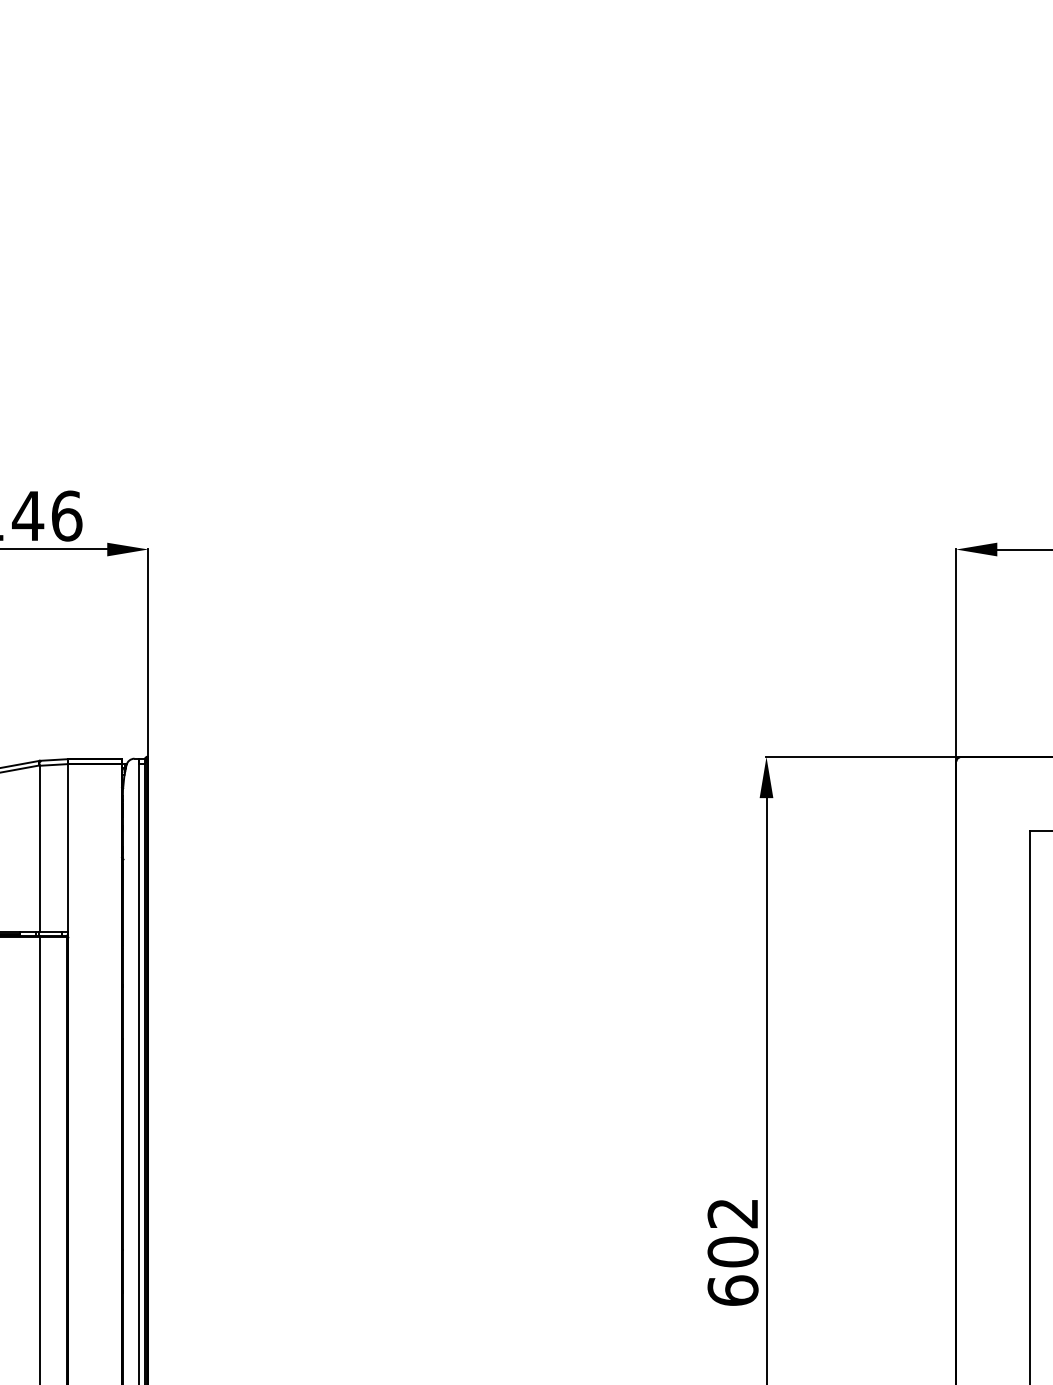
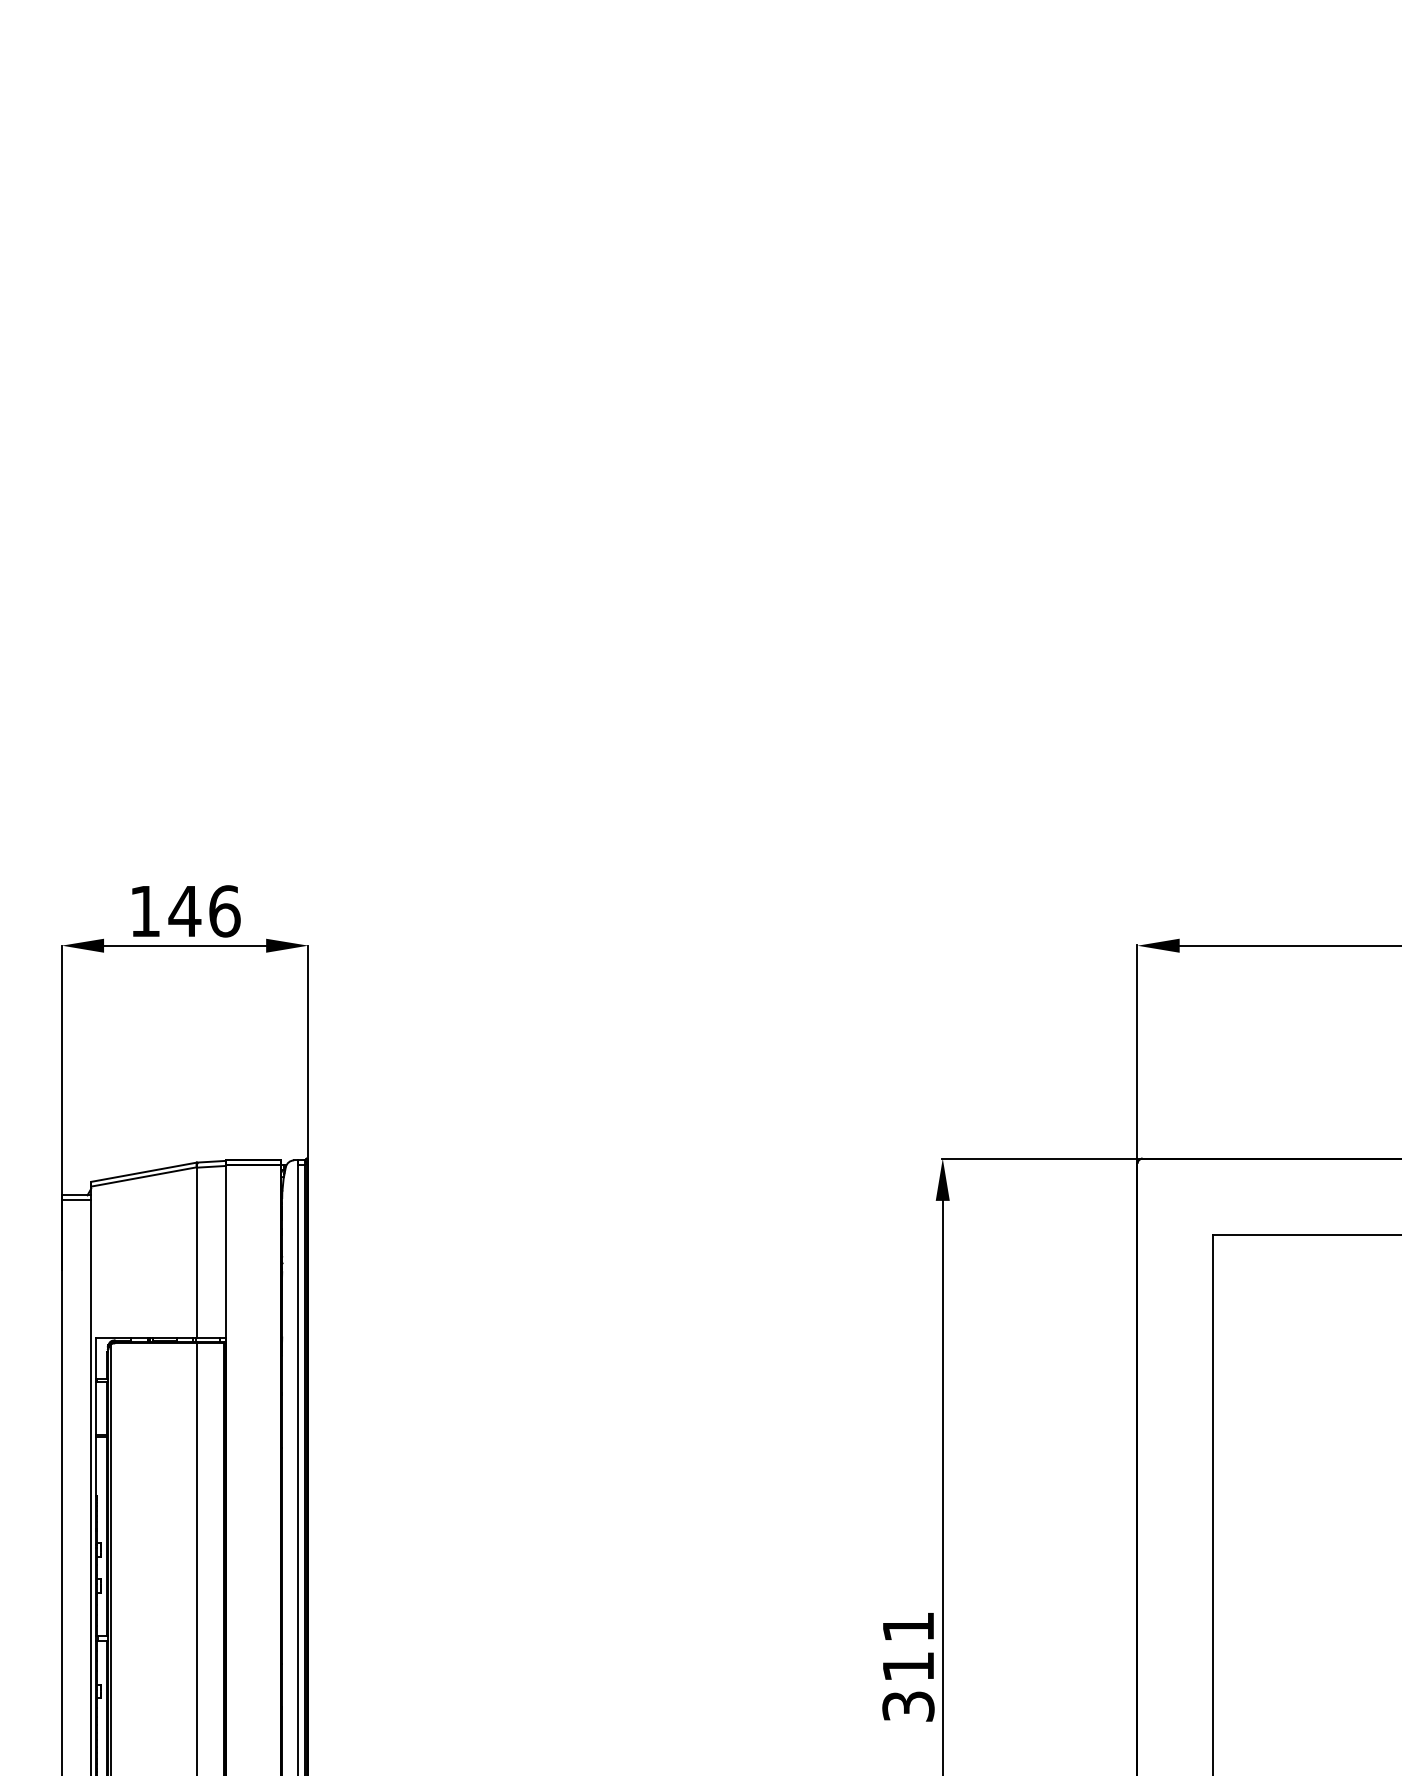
text: (733, 1252) -> (908, 1667), 602 -> 311

